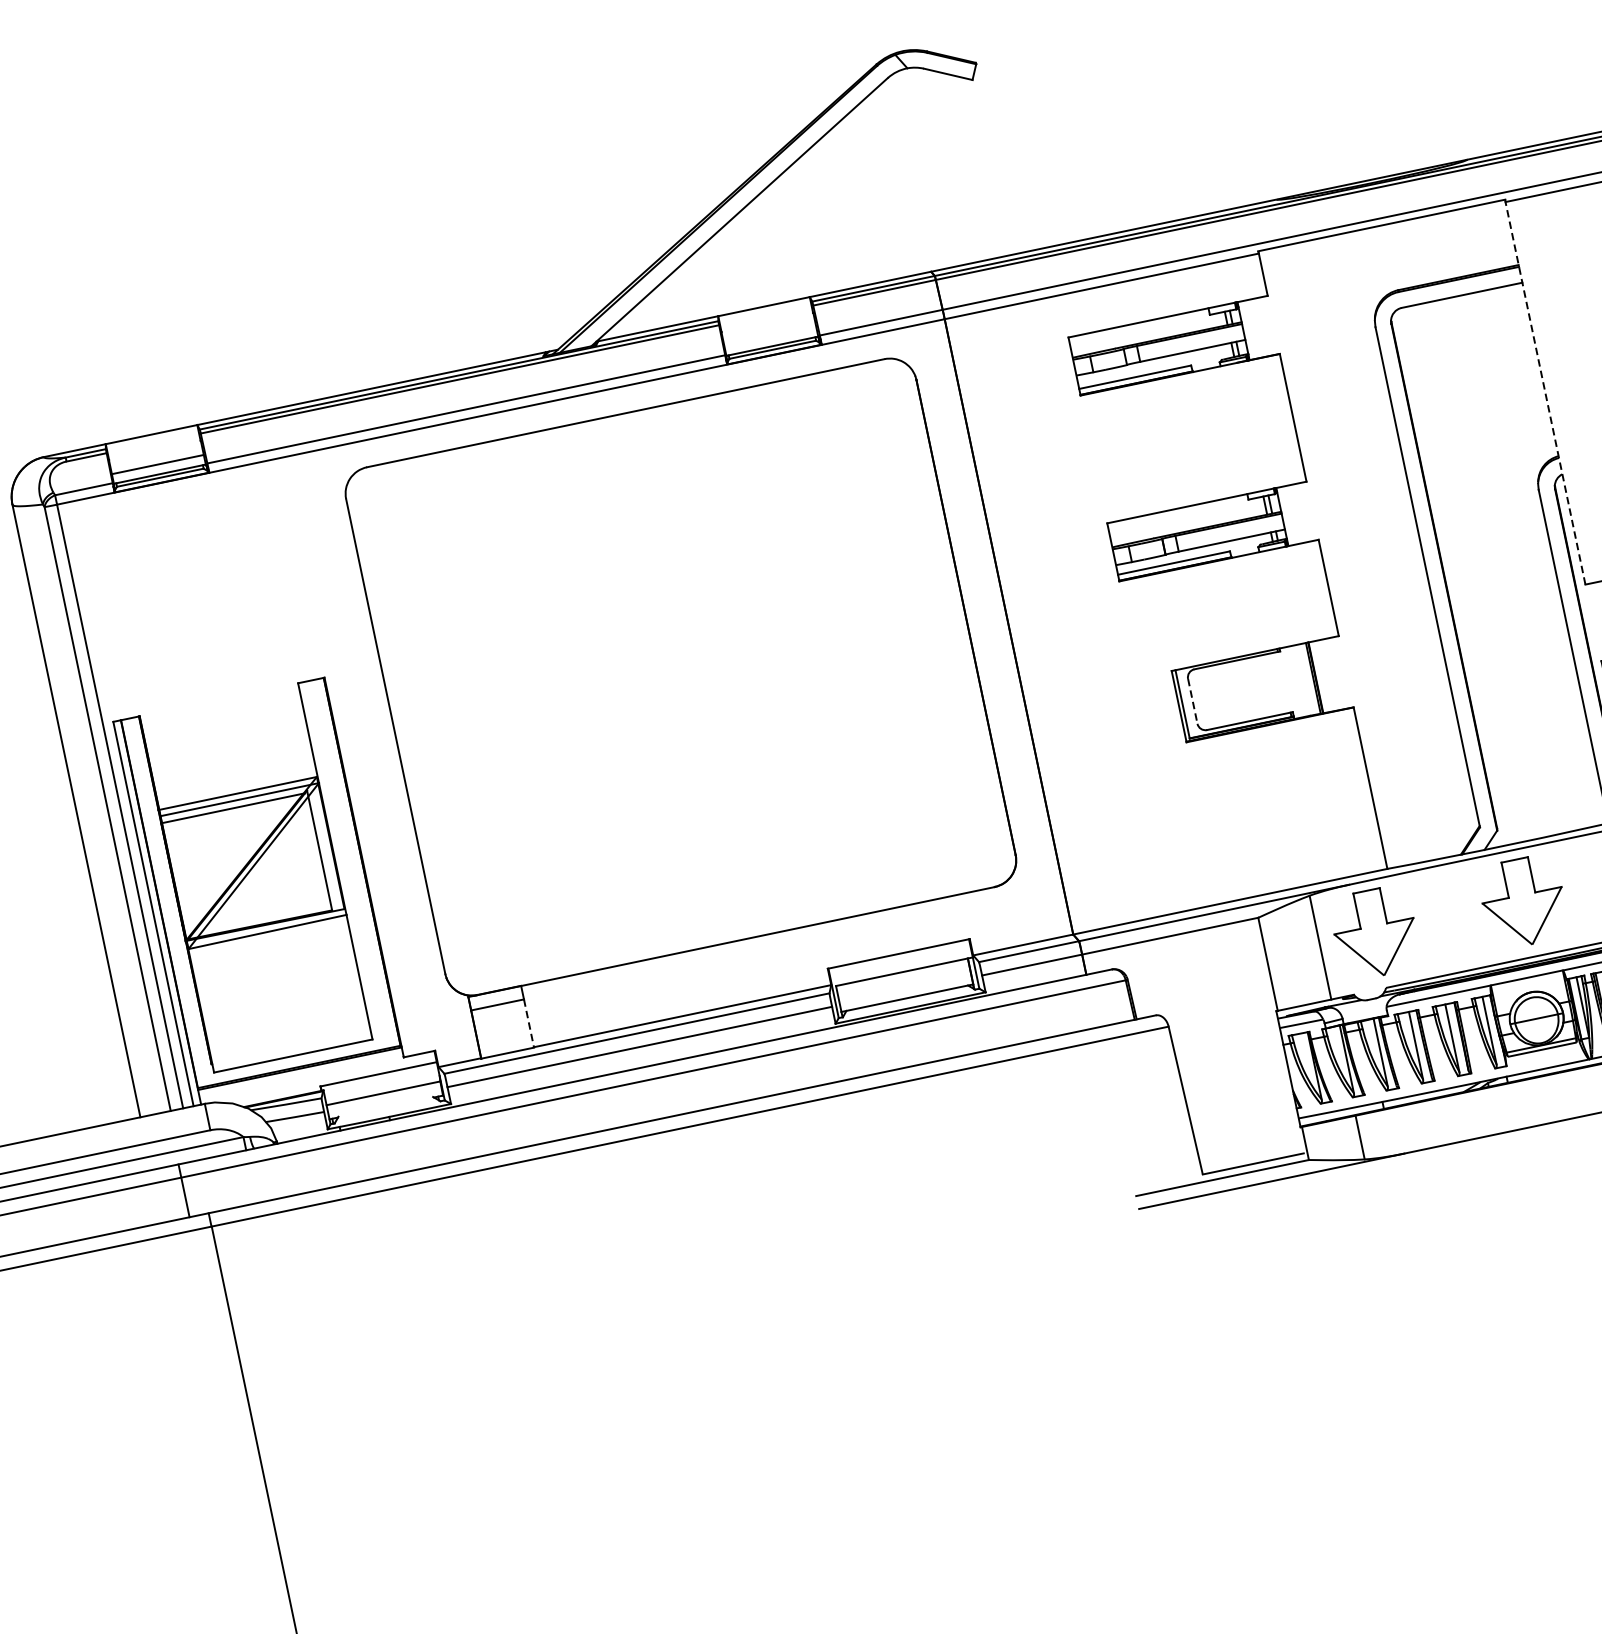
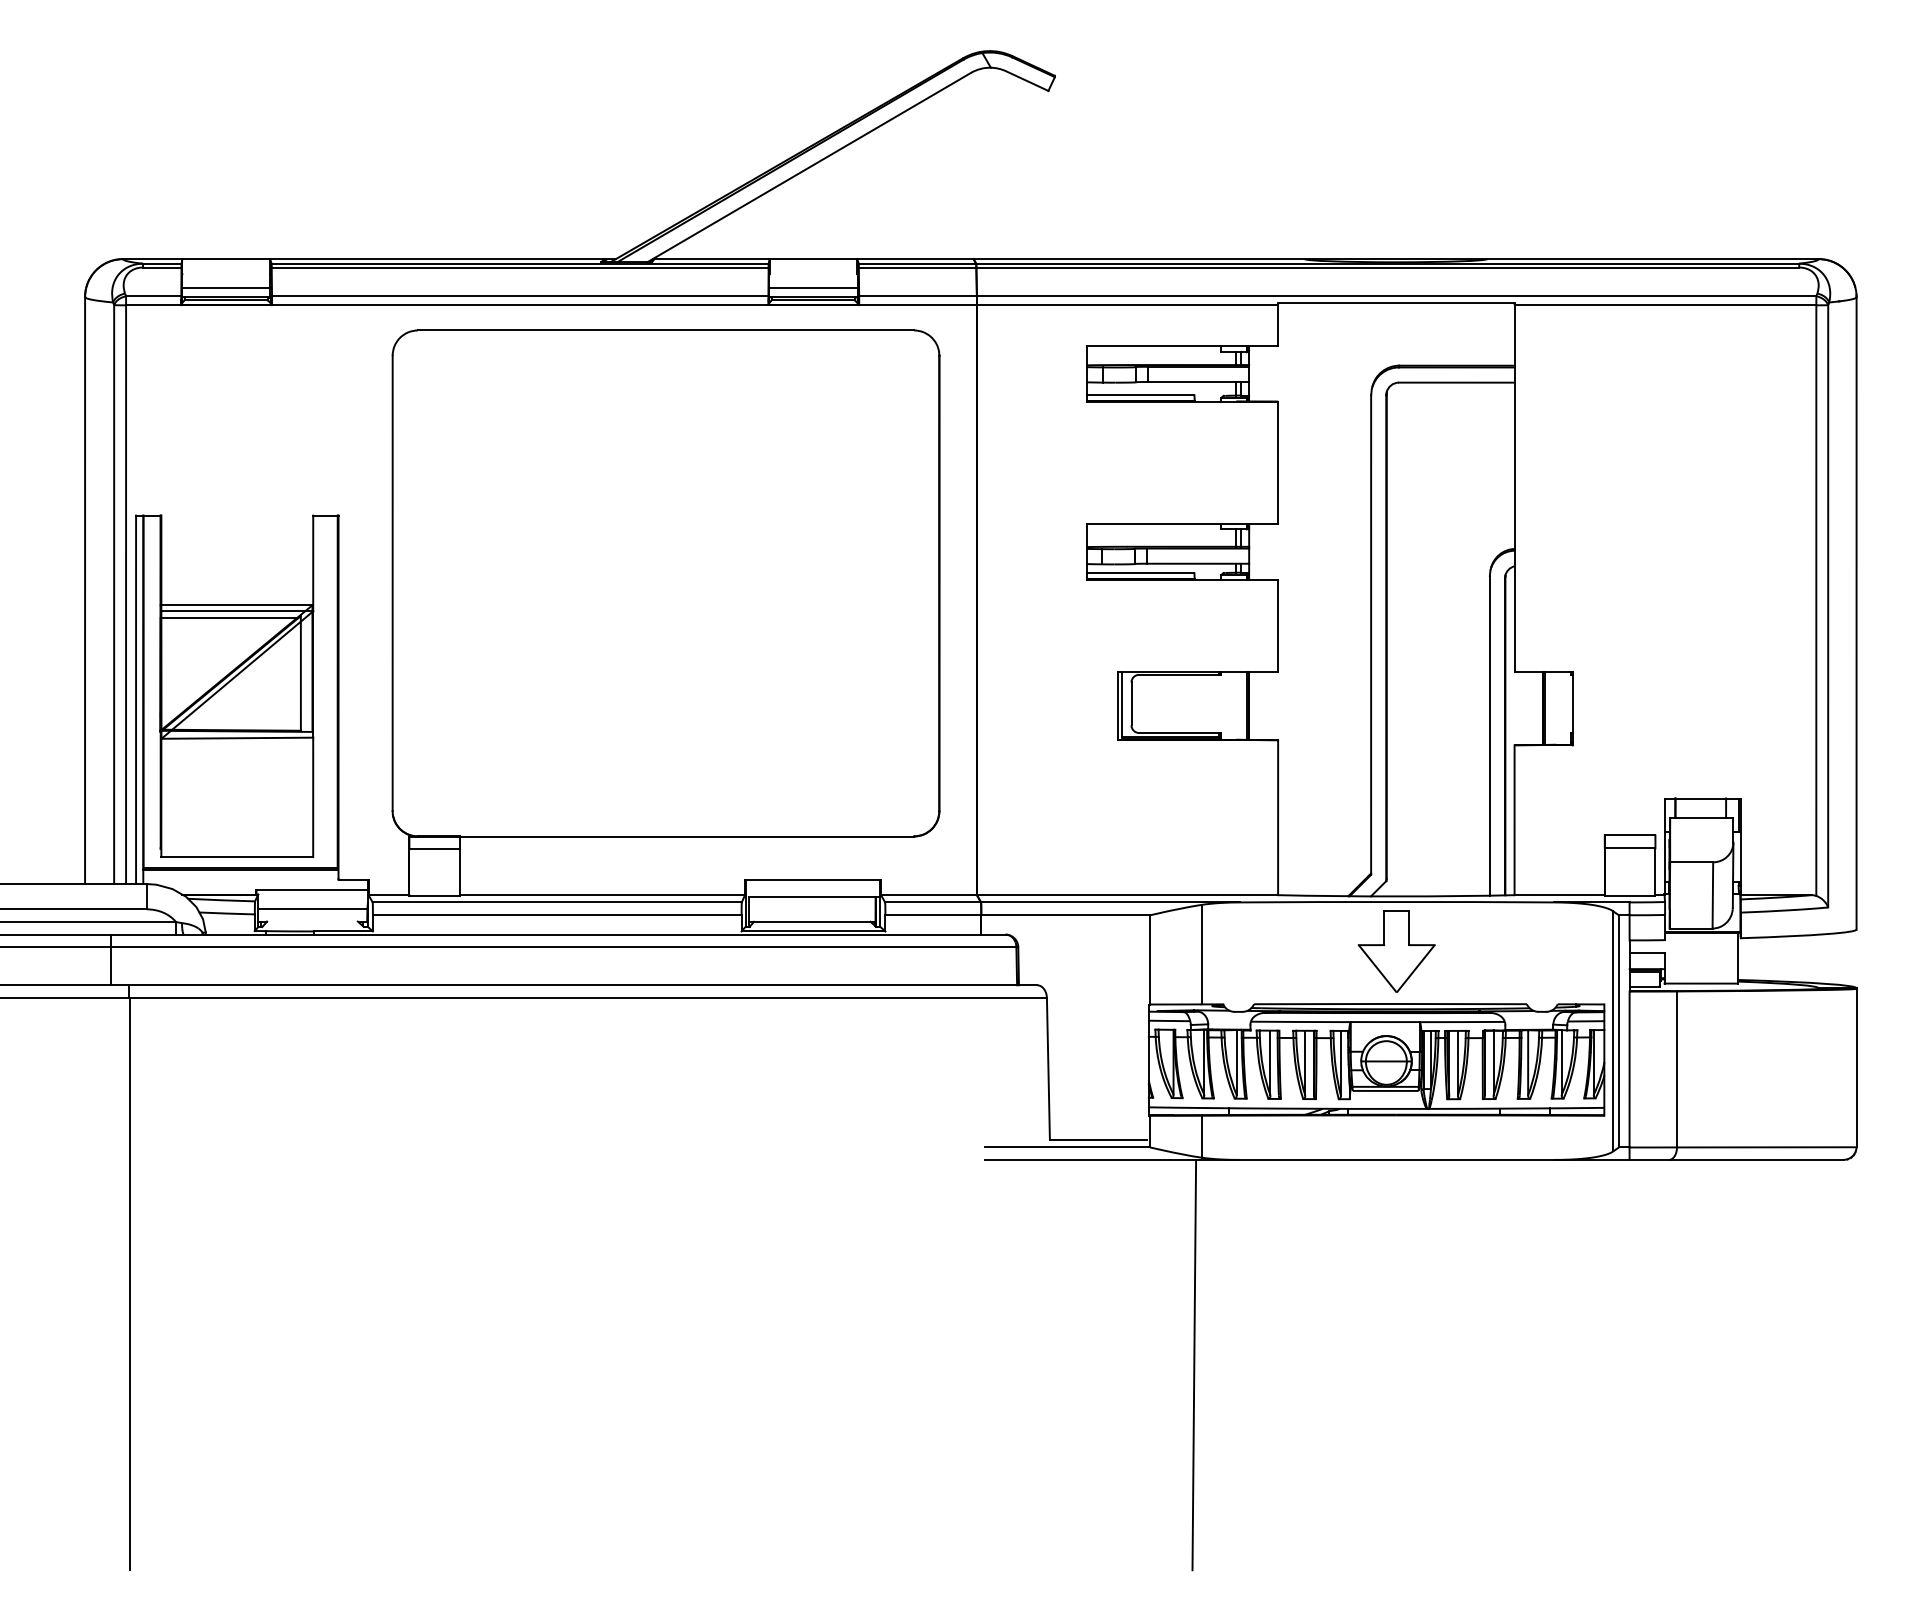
line: (770, 337) -> (813, 288), added
line: (1545, 393) -> (1514, 488), dashed -> solid
line: (1192, 700) -> (1131, 703), dashed -> solid
part: (1375, 932) -> (1254, 951), removed
line: (529, 1023) -> (460, 872), dashed -> solid
line: (1402, 1376) -> (1194, 1364), added

